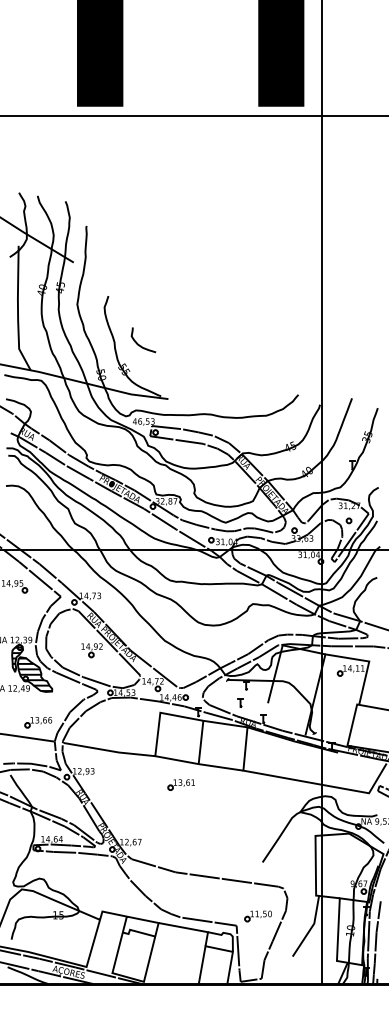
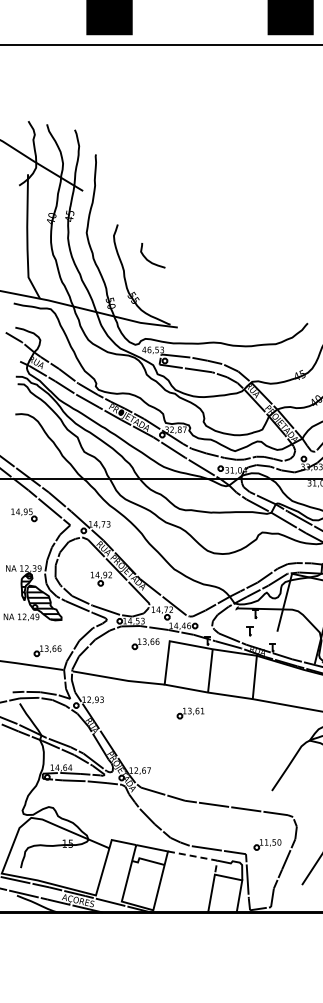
curve: (141, 345) -> (150, 260), moved
part: (136, 715) -> (145, 643), added
line: (191, 929) -> (200, 857), solid -> dashed

